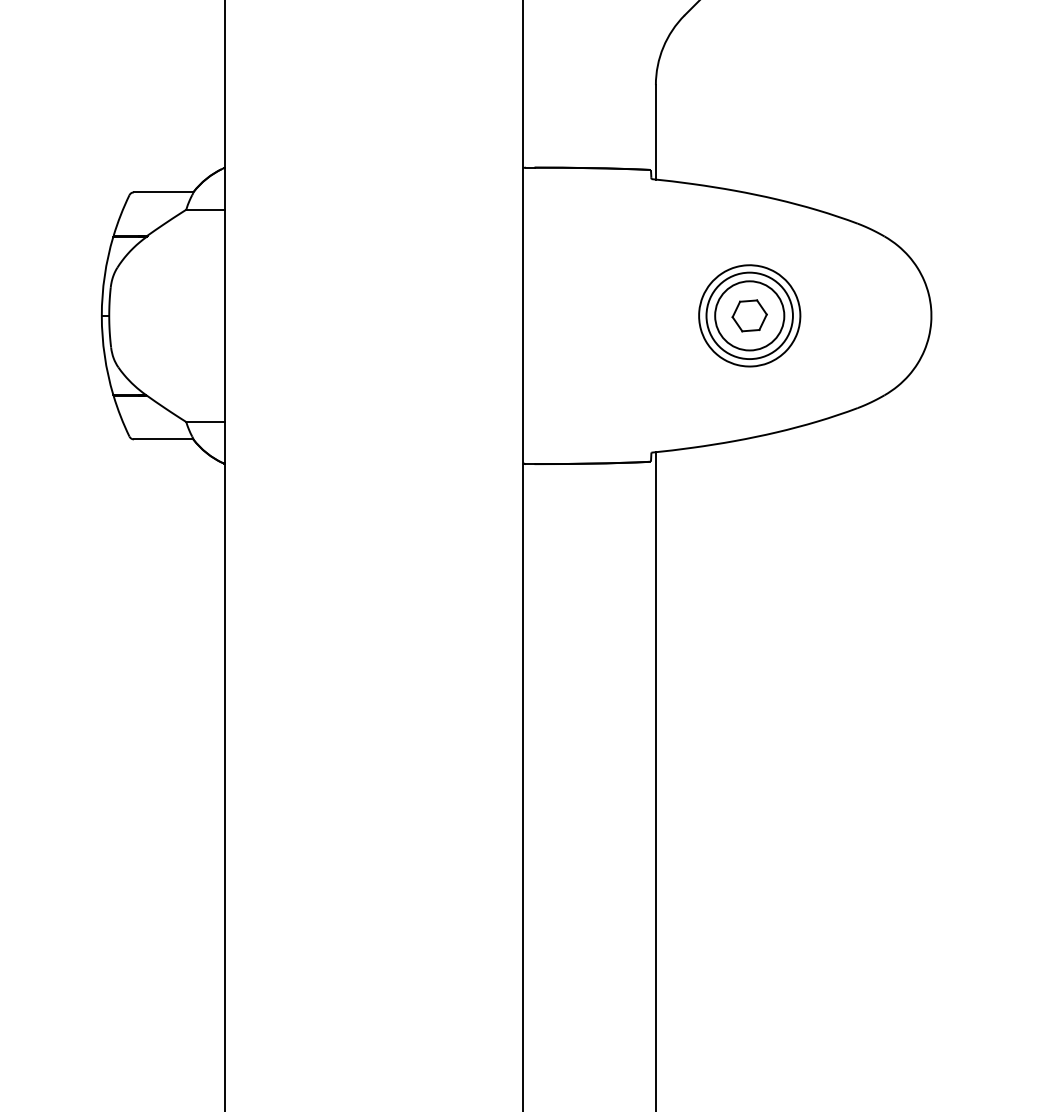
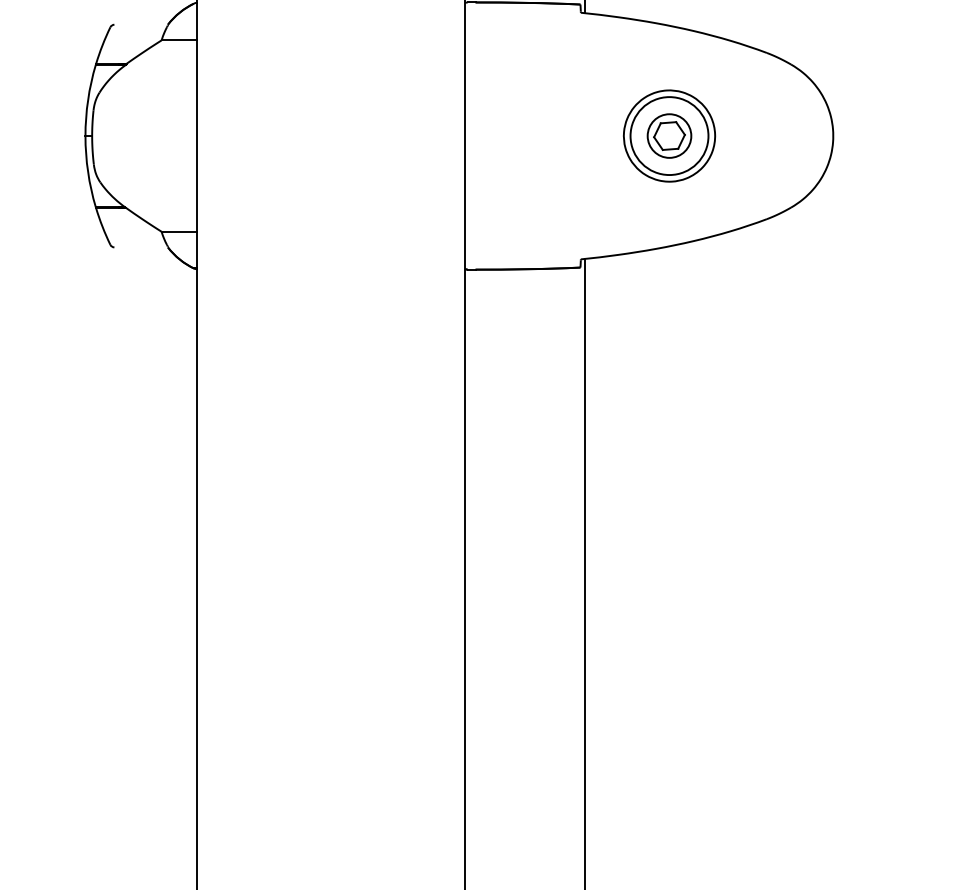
line: (163, 192) -> (141, 24), removed
circle: (749, 315) -> (669, 135), size x0.7
line: (163, 439) -> (141, 247), removed

